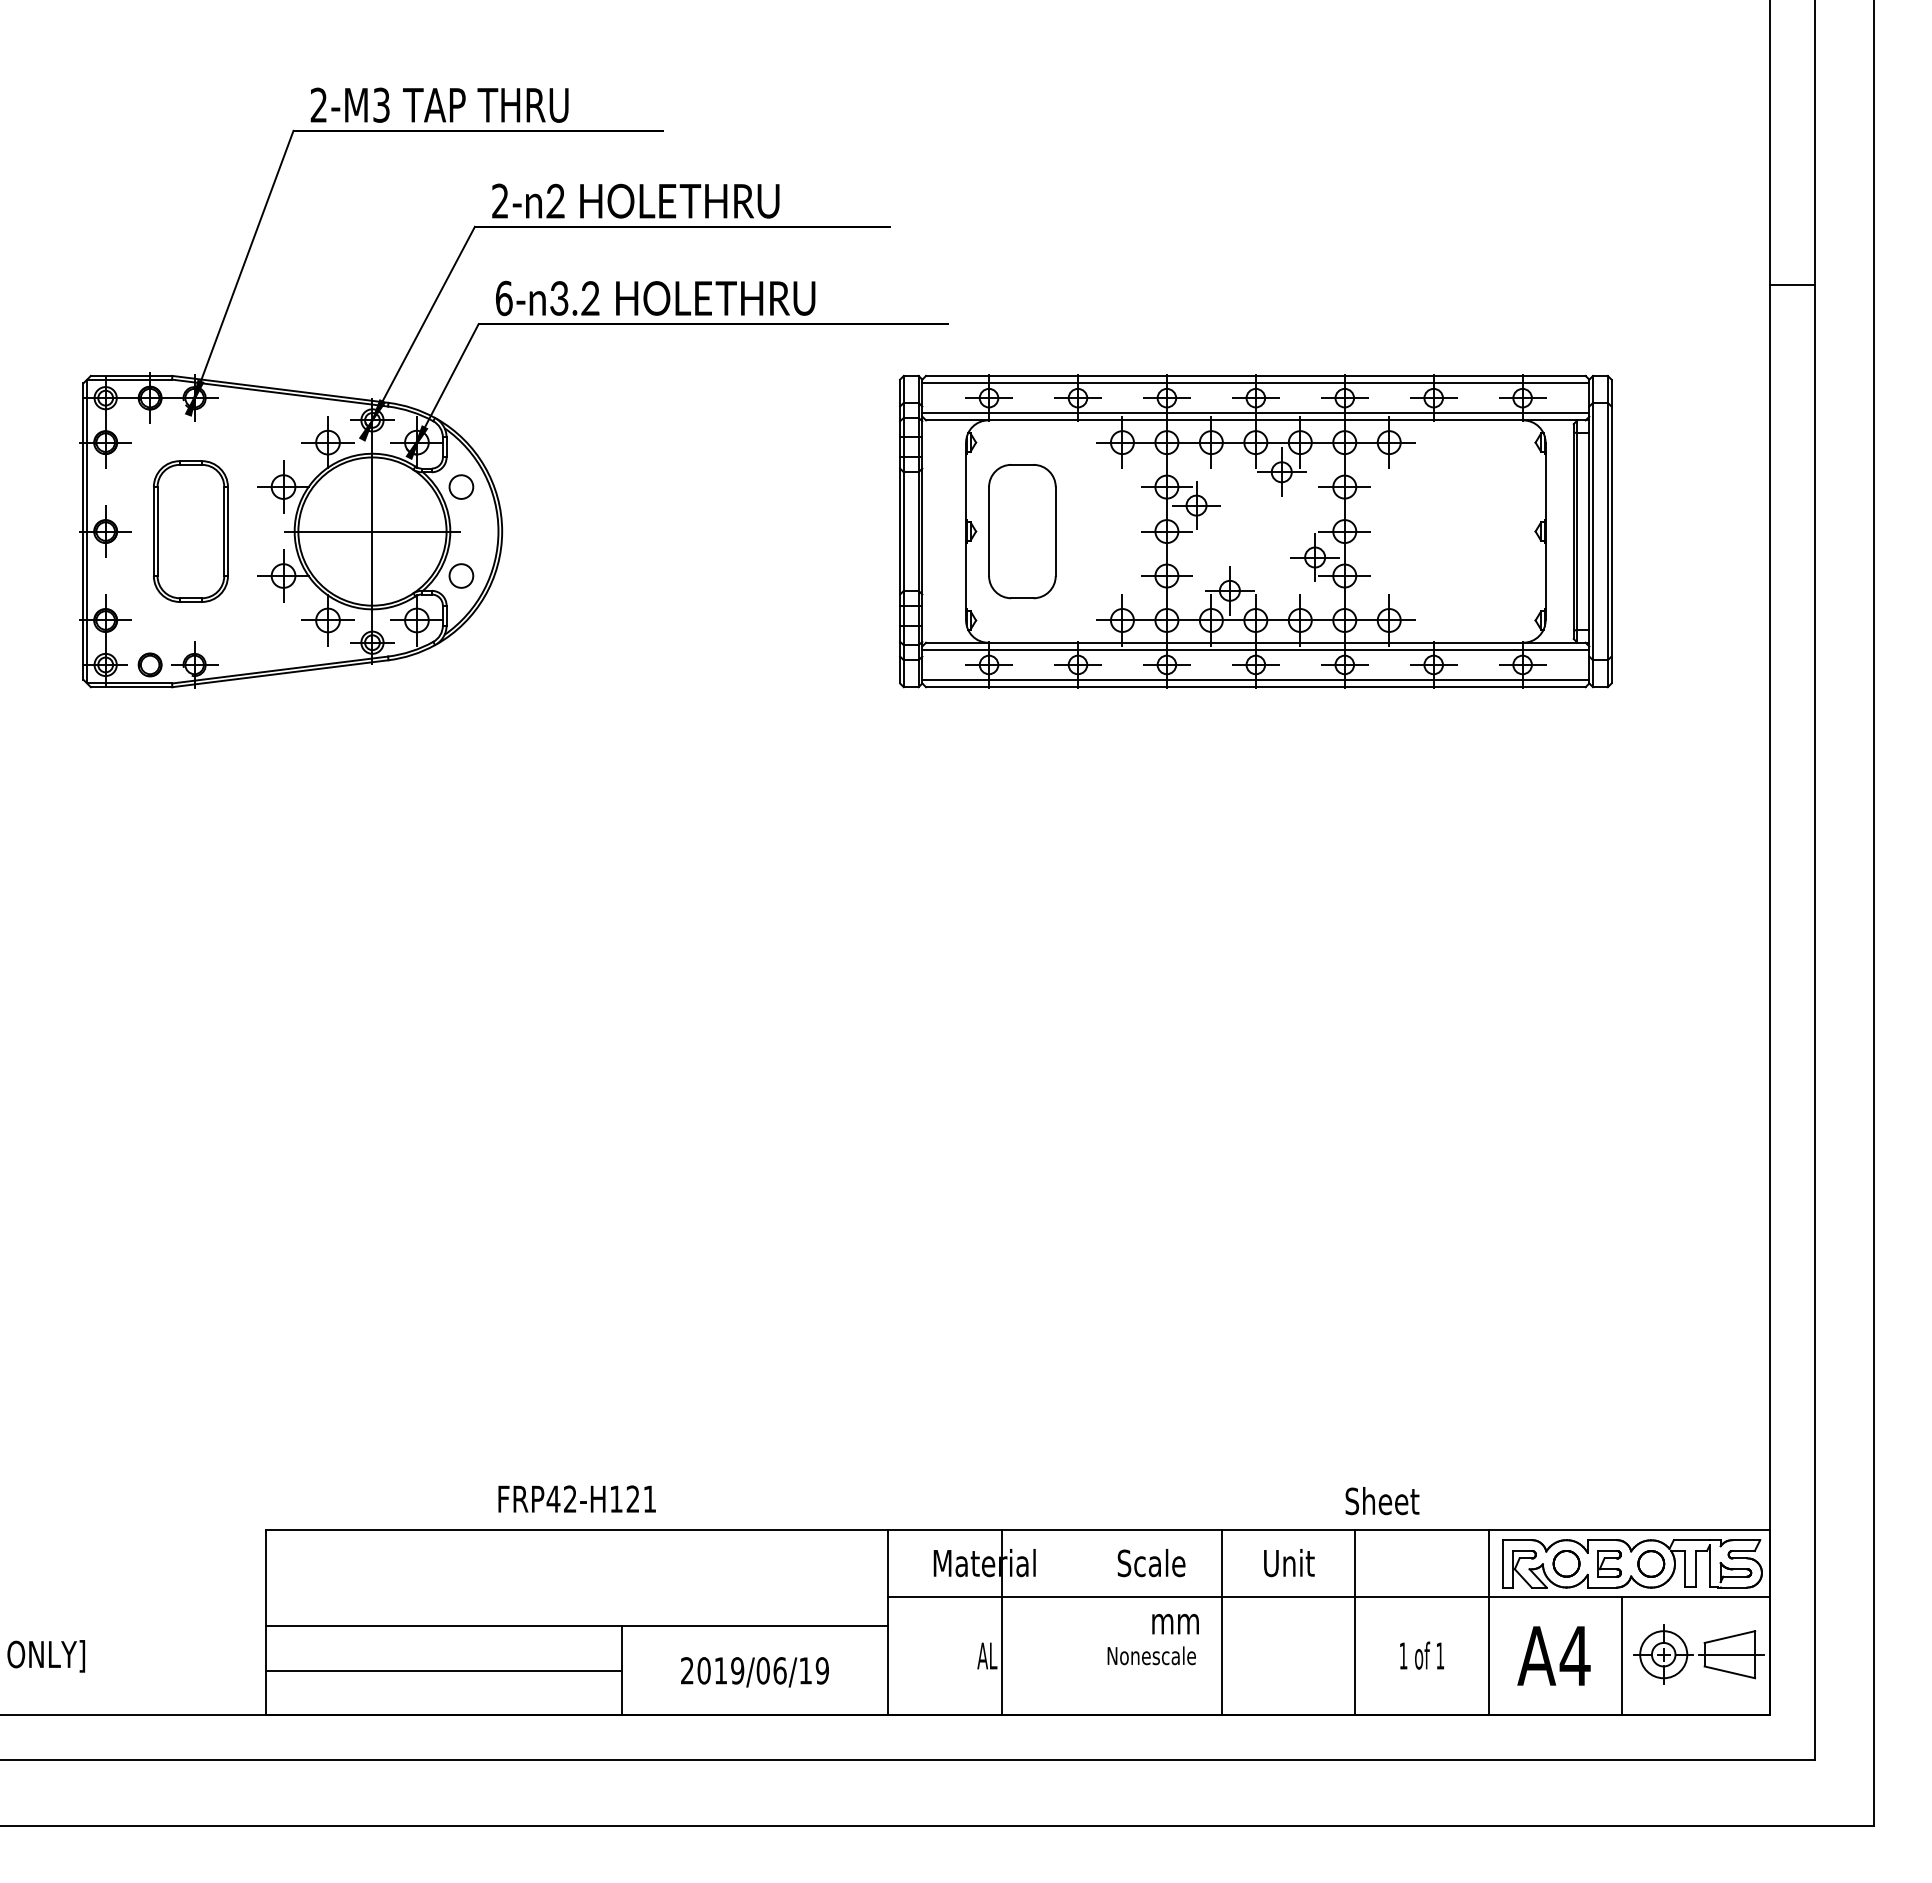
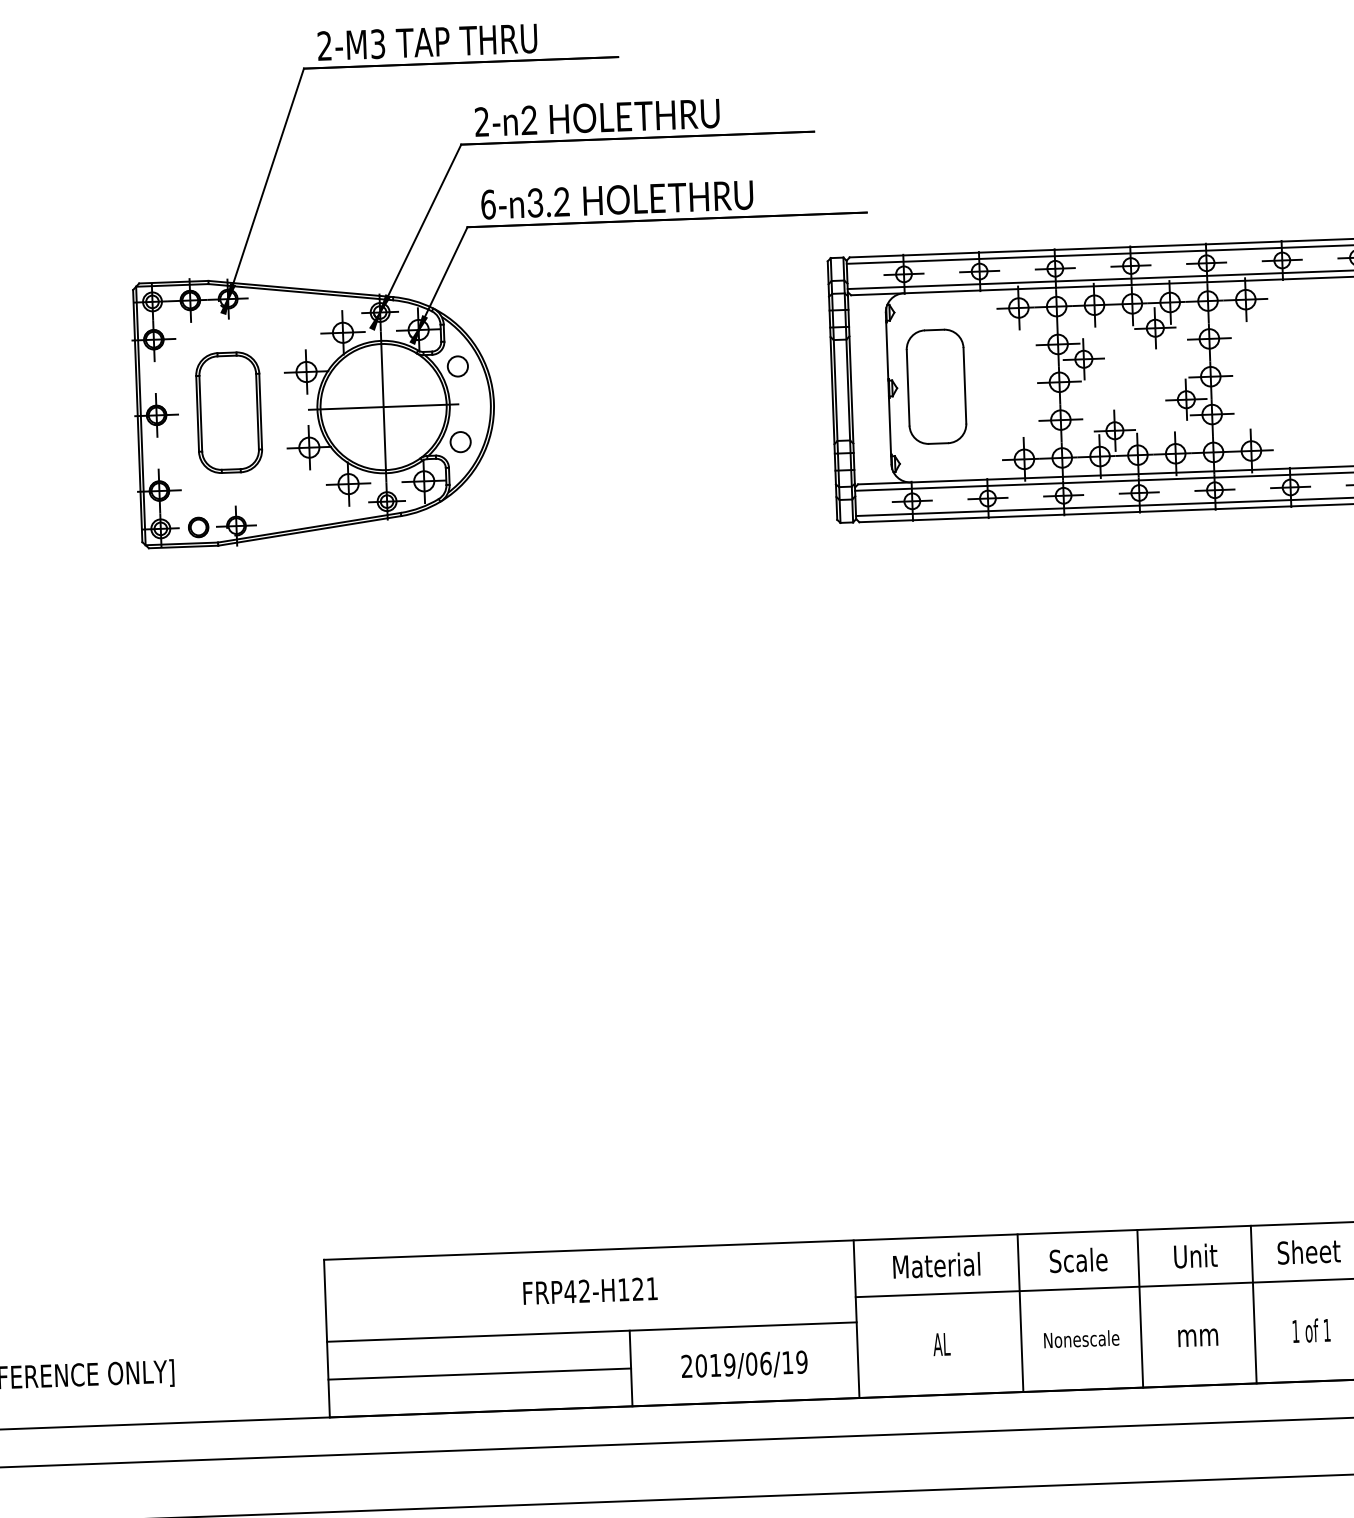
text: (576, 1498) -> (589, 1290), moved
text: (1382, 1501) -> (1309, 1252), moved
line: (1002, 1622) -> (1020, 1313), moved
text: (1175, 1624) -> (1198, 1338), moved

